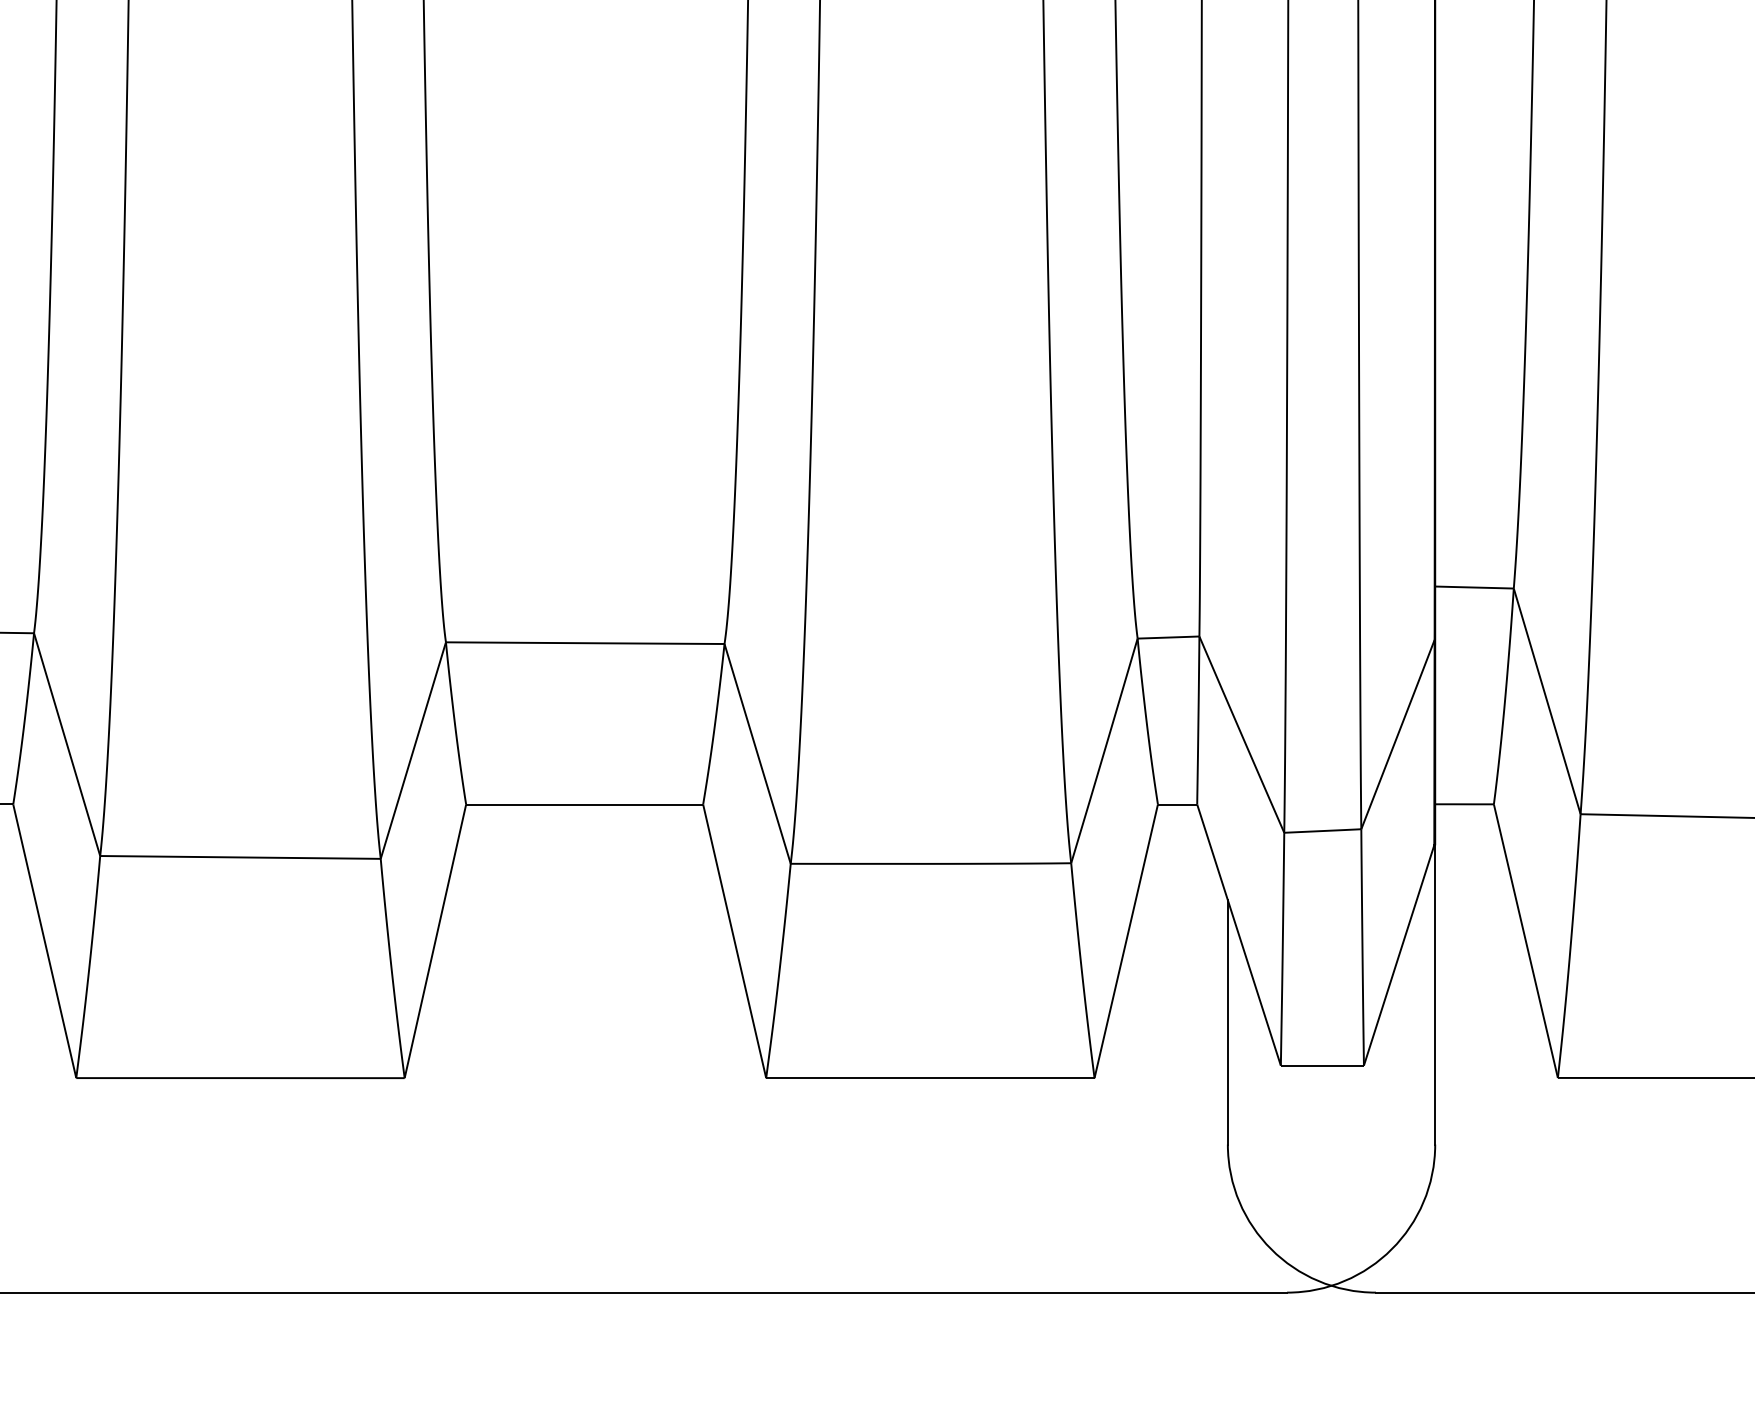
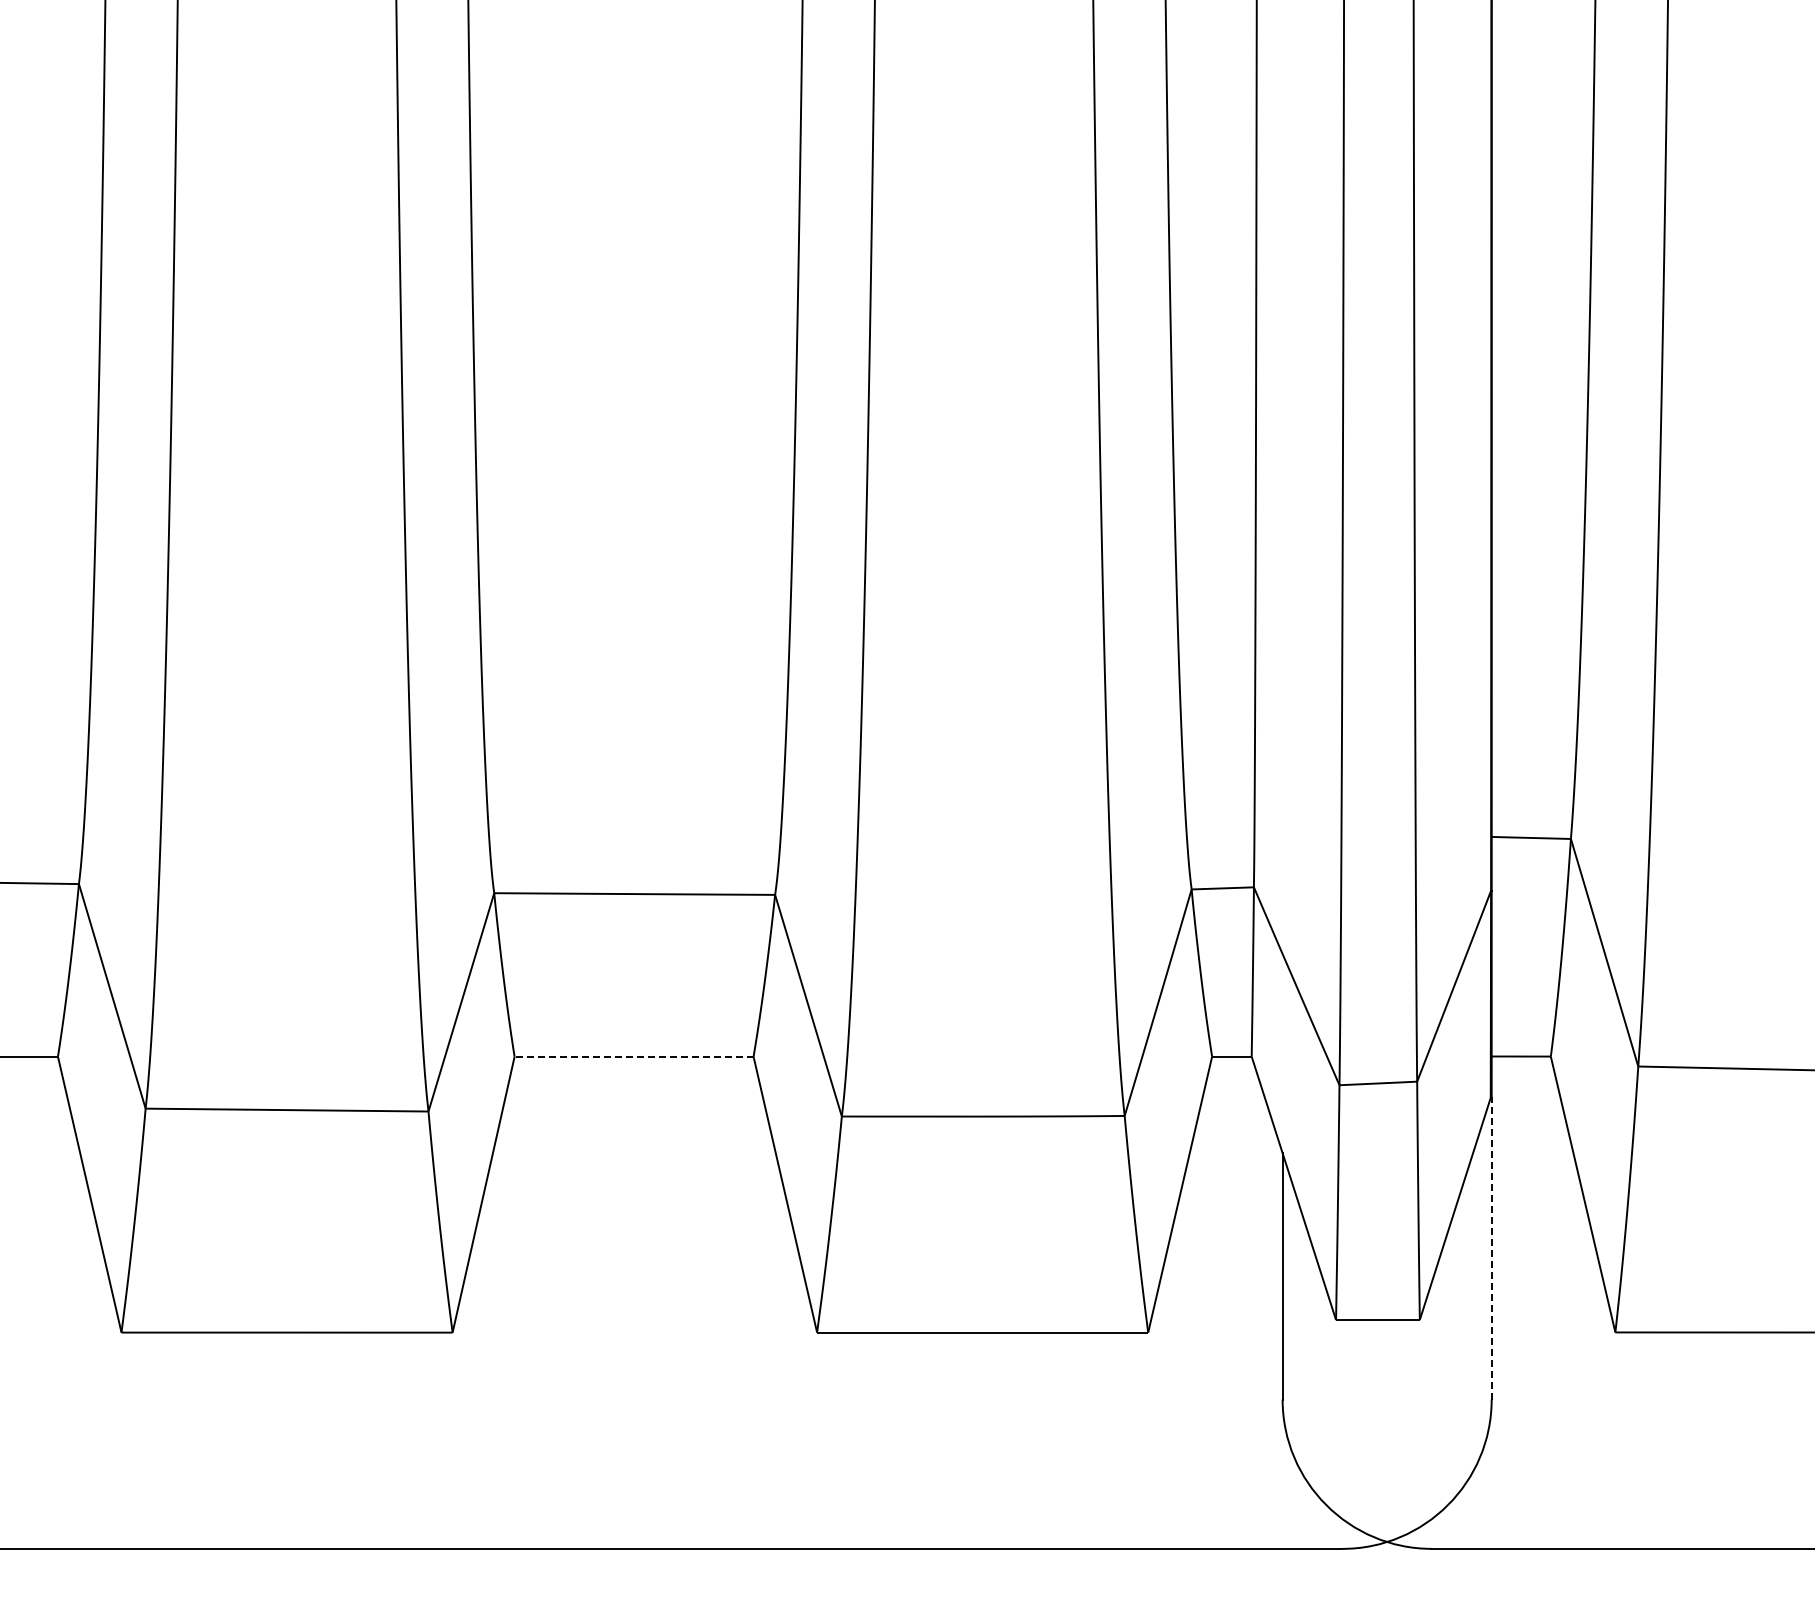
line: (584, 804) -> (633, 1056), solid -> dashed
line: (1435, 994) -> (1491, 1248), solid -> dashed

